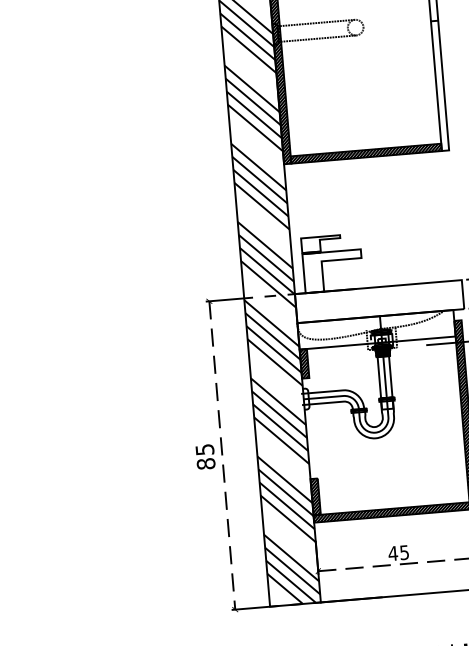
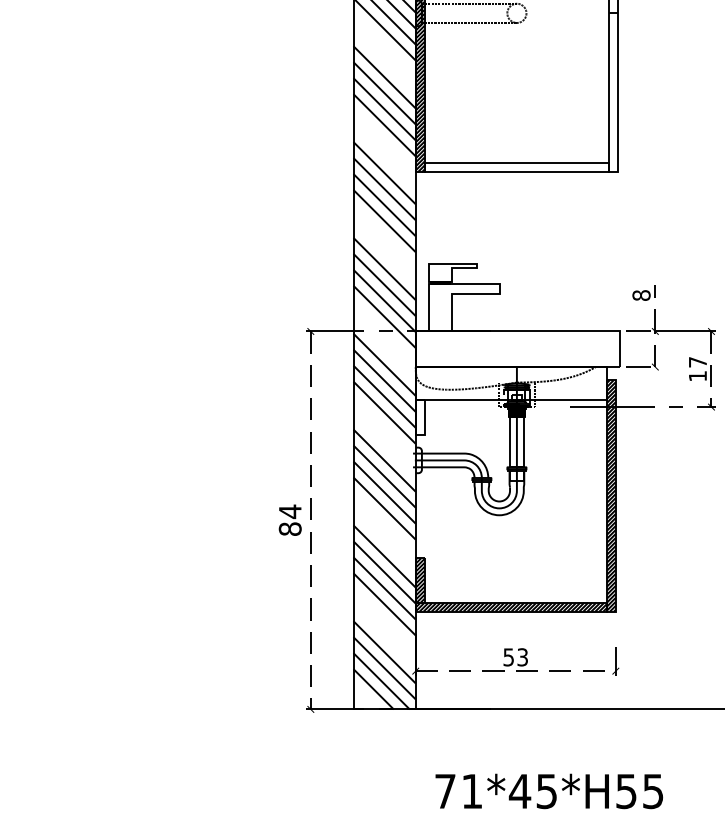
hatch: (365, 153) -> (516, 167), removed
hatch: (303, 364) -> (419, 417), removed
text: (205, 449) -> (290, 511), 85 -> 84
text: (398, 553) -> (515, 657), 45 -> 53

